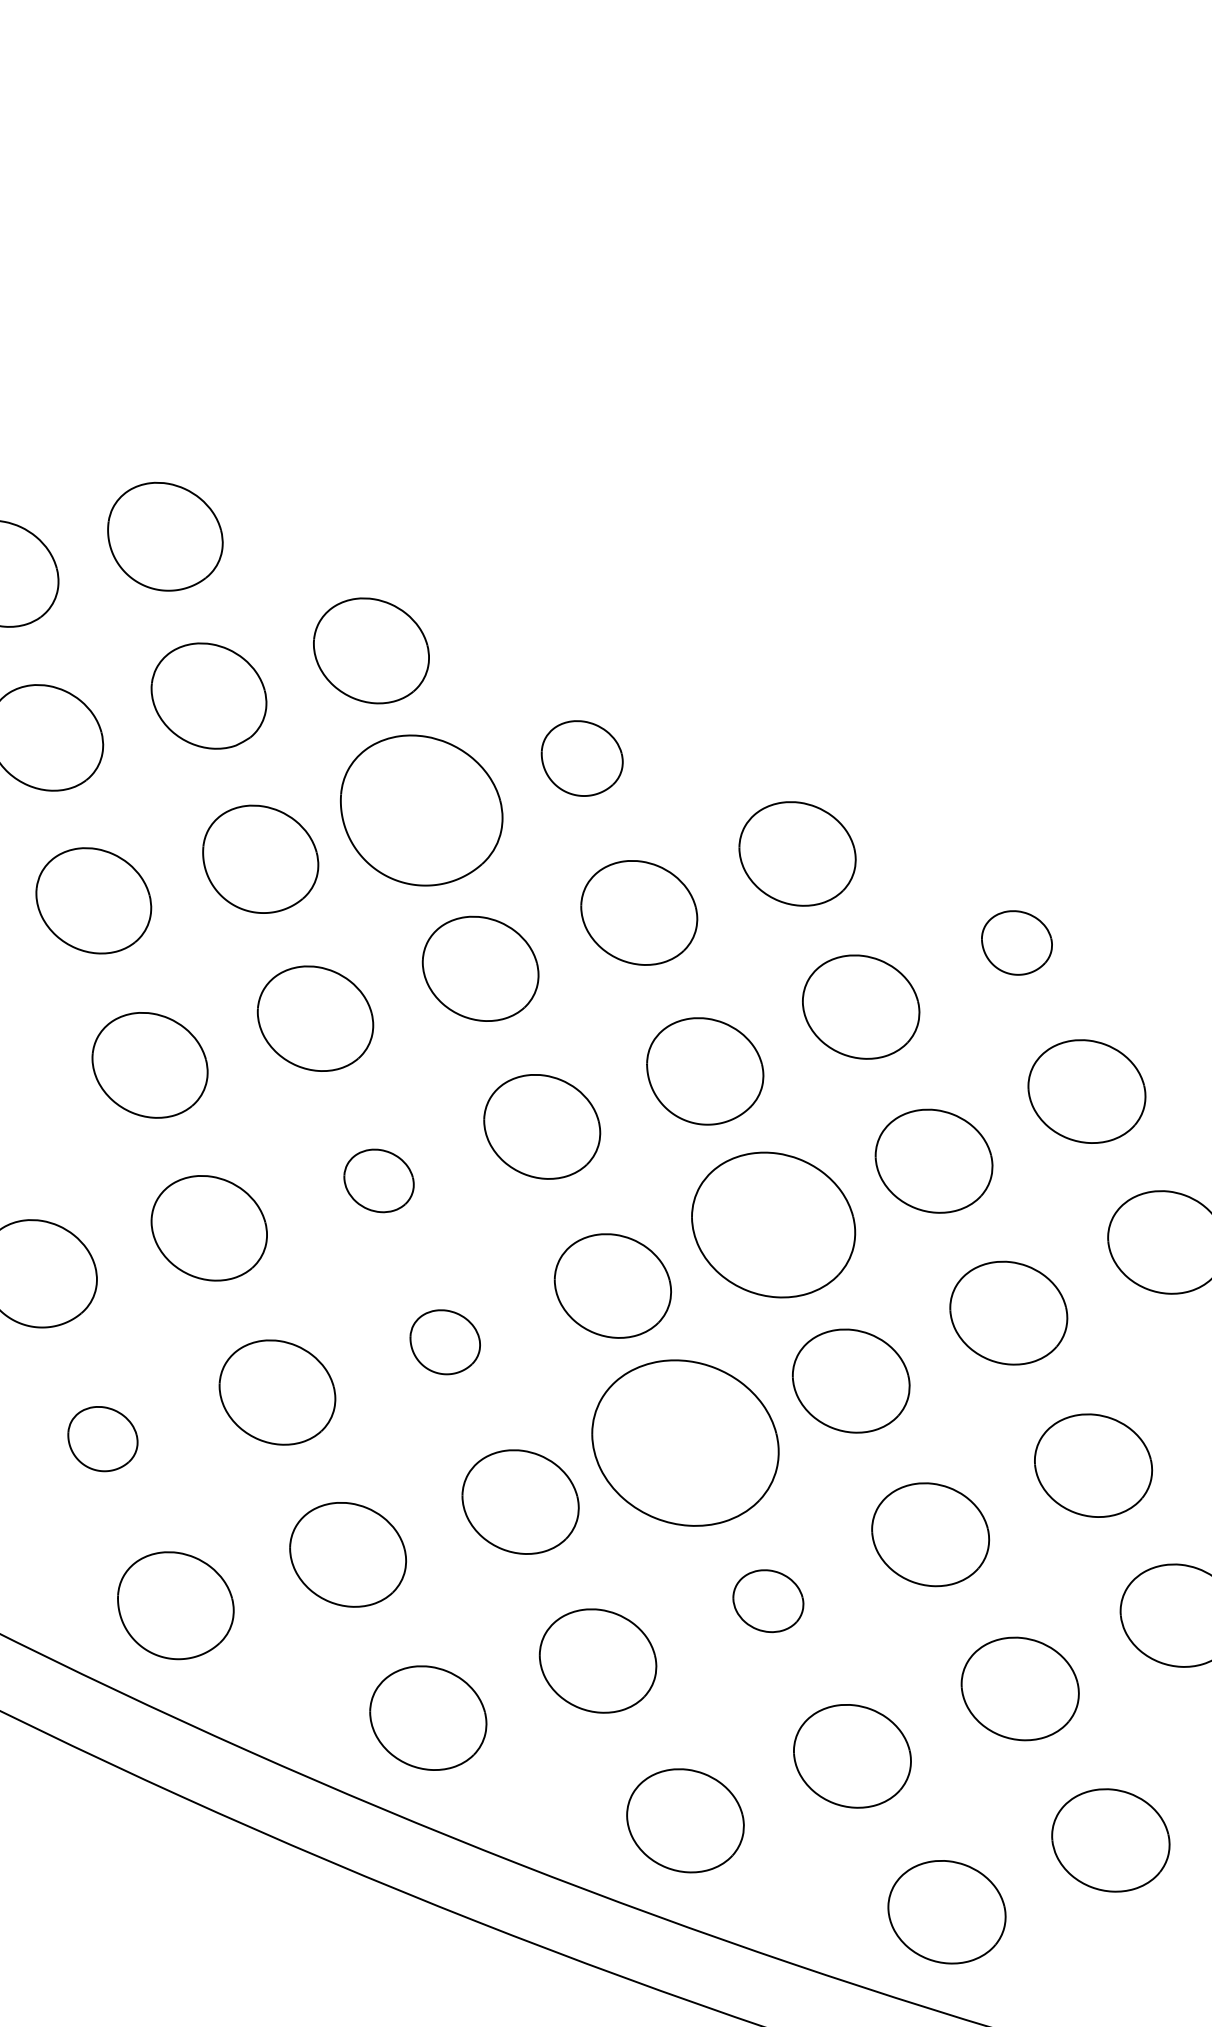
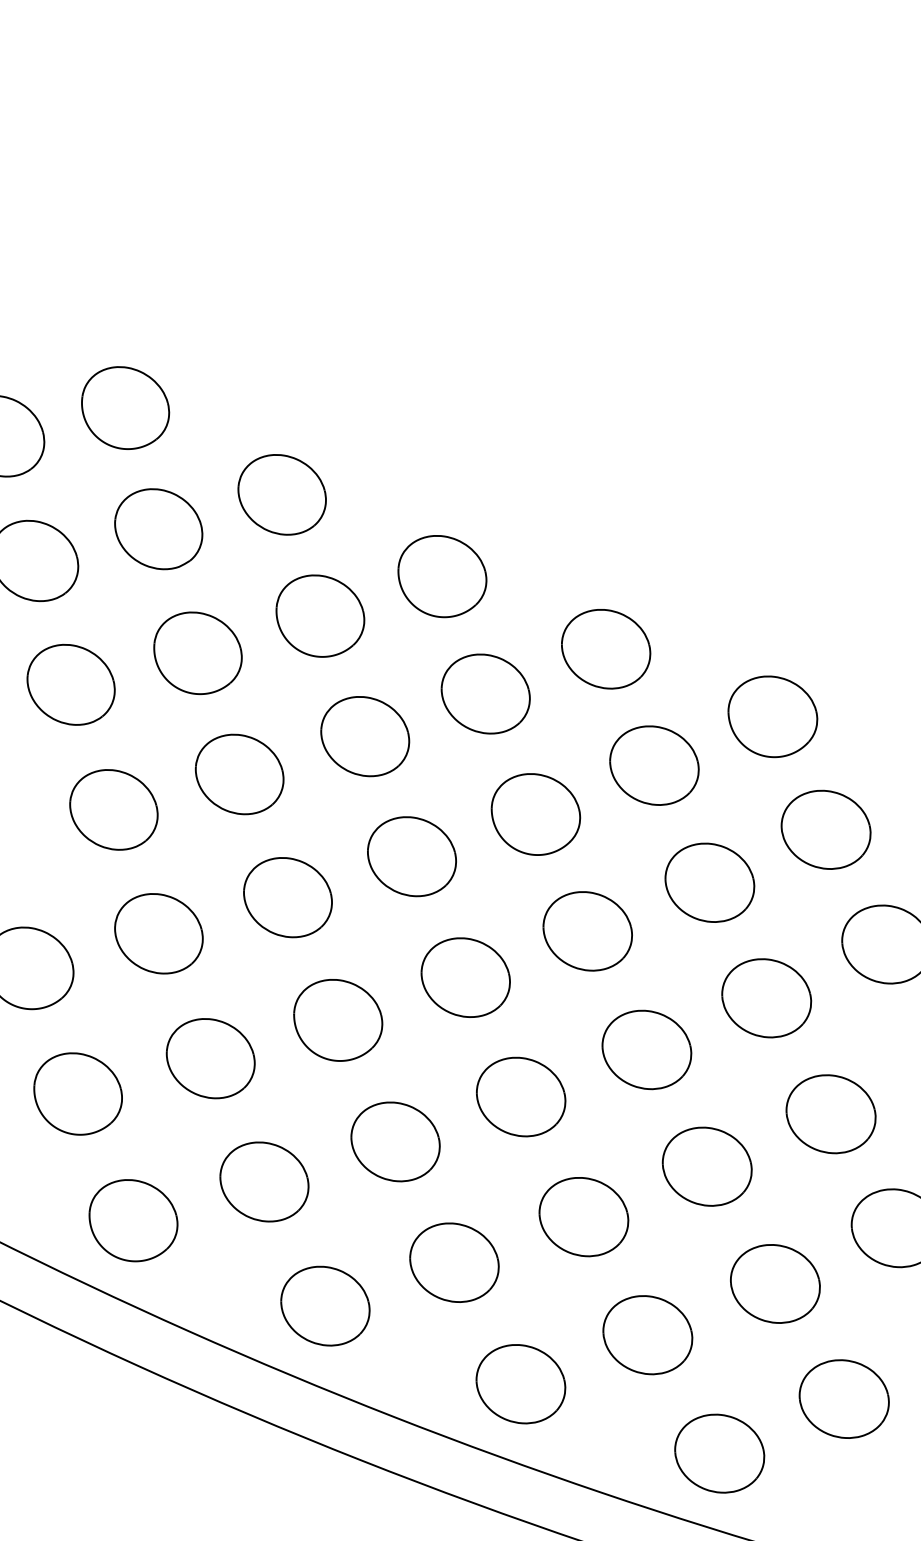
part: (582, 758) -> (442, 576), size x1.43
part: (421, 809) -> (320, 615), size x0.71
part: (1016, 942) -> (772, 716), size x1.67
part: (378, 1180) -> (287, 897), size x1.67
part: (773, 1225) -> (587, 931), size x0.71
part: (445, 1342) -> (338, 1020), size x1.67
part: (102, 1438) -> (77, 1093), size x1.67
part: (686, 1442) -> (521, 1096), size x0.62
part: (767, 1601) -> (583, 1217), size x1.67

